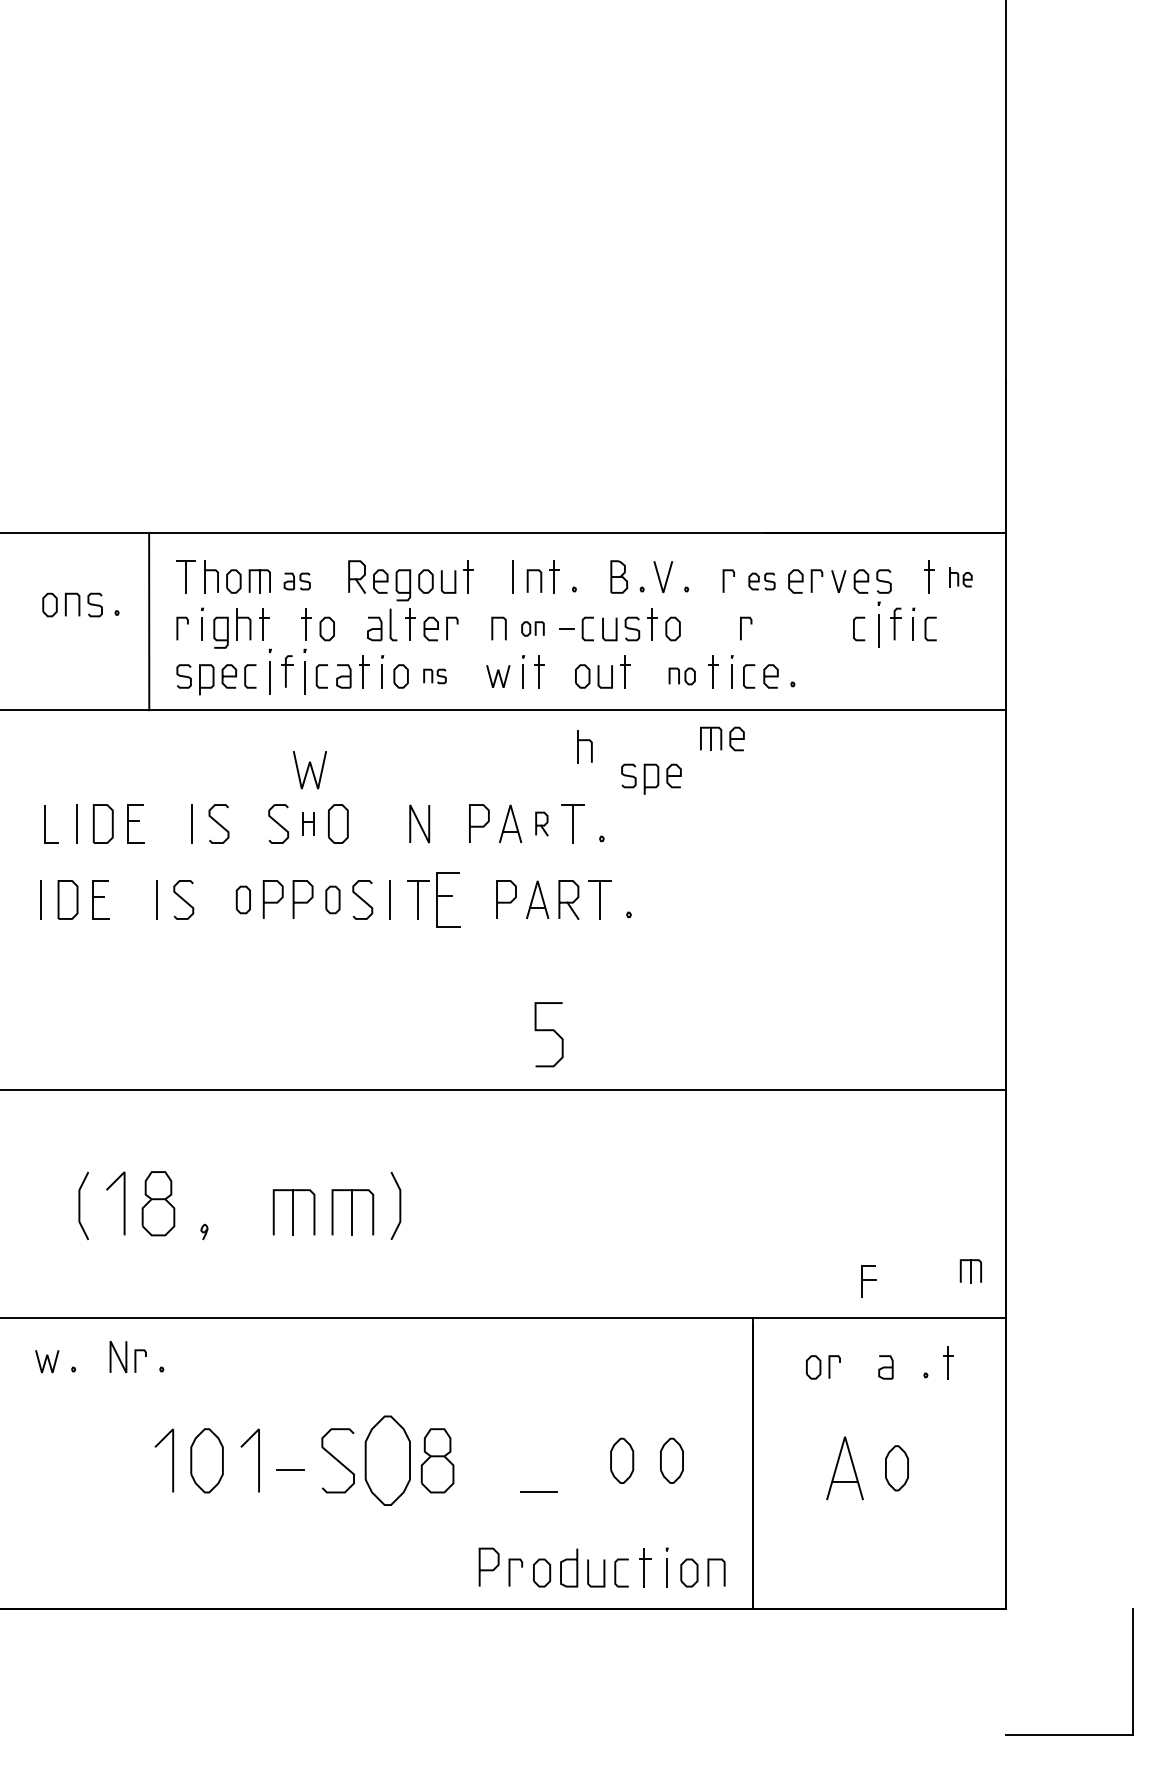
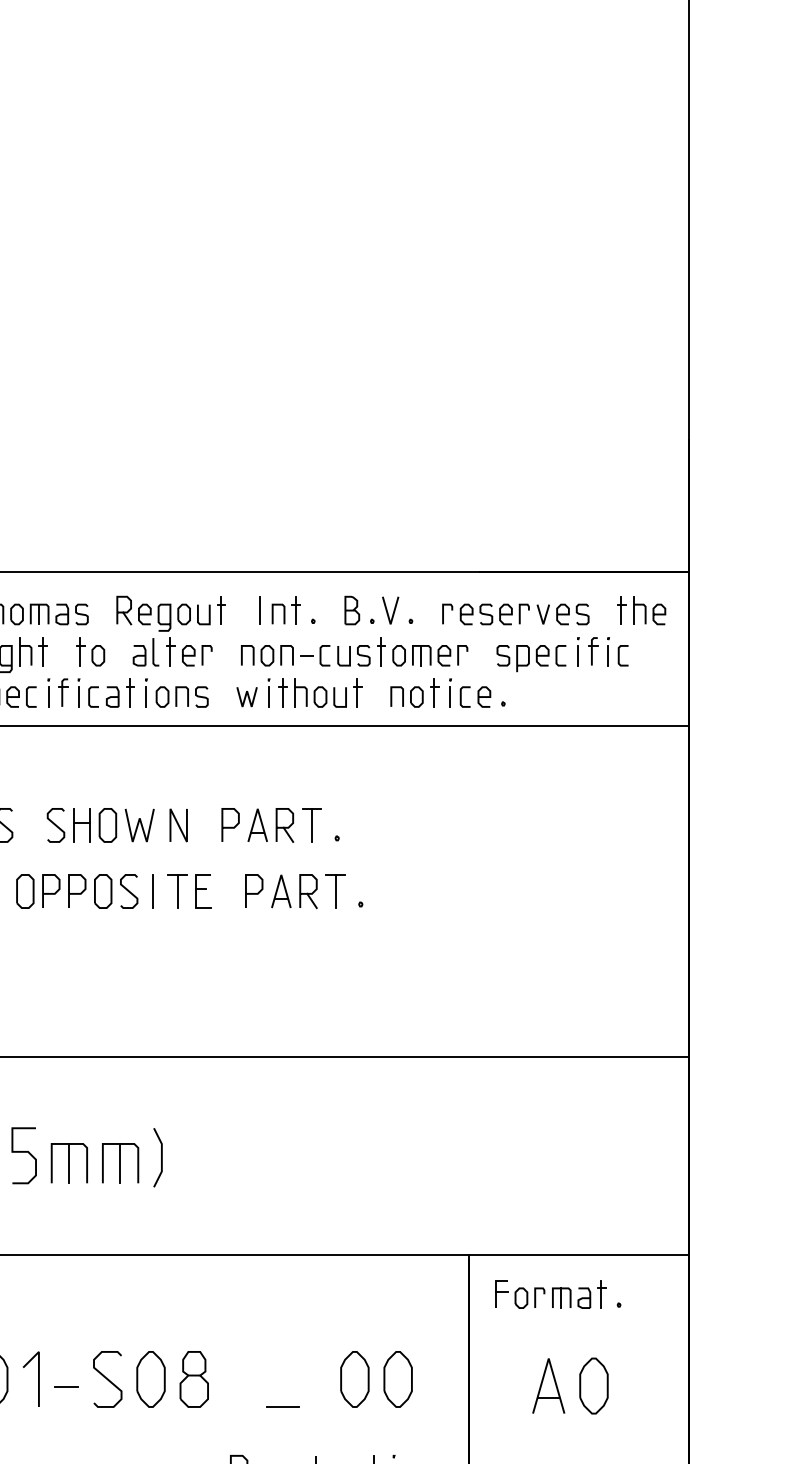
part: (960, 576) -> (649, 610), size x1.67
part: (297, 581) -> (72, 614), size x1.43
part: (761, 581) -> (476, 614), size x1.43
part: (878, 623) -> (577, 650), size x0.71
part: (532, 628) -> (276, 655), size x1.67
part: (270, 671) -> (48, 692), size x0.71
part: (304, 671) -> (78, 692), size x0.71
part: (434, 676) -> (191, 697), size x1.67
part: (682, 676) -> (407, 697), size x1.43
part: (722, 738) -> (431, 655), moved
part: (584, 746) -> (300, 692), moved
line: (308, 770) -> (138, 825), moved
part: (651, 778) -> (523, 657), moved
part: (308, 823) -> (81, 824), size x1.67
part: (541, 823) -> (284, 824), size x1.67
part: (243, 899) -> (25, 891), size x1.43
part: (332, 899) -> (102, 891), size x1.43
part: (447, 899) -> (202, 891), size x0.71
curve: (548, 1031) -> (23, 1152), moved
part: (970, 1271) -> (561, 1298), moved
part: (868, 1281) -> (501, 1293), moved
part: (948, 1362) -> (602, 1293), moved
part: (387, 1460) -> (150, 1379), size x0.71
part: (621, 1460) -> (354, 1379), size x1.43
part: (671, 1460) -> (397, 1379), size x1.43
part: (896, 1467) -> (593, 1385), size x1.43

